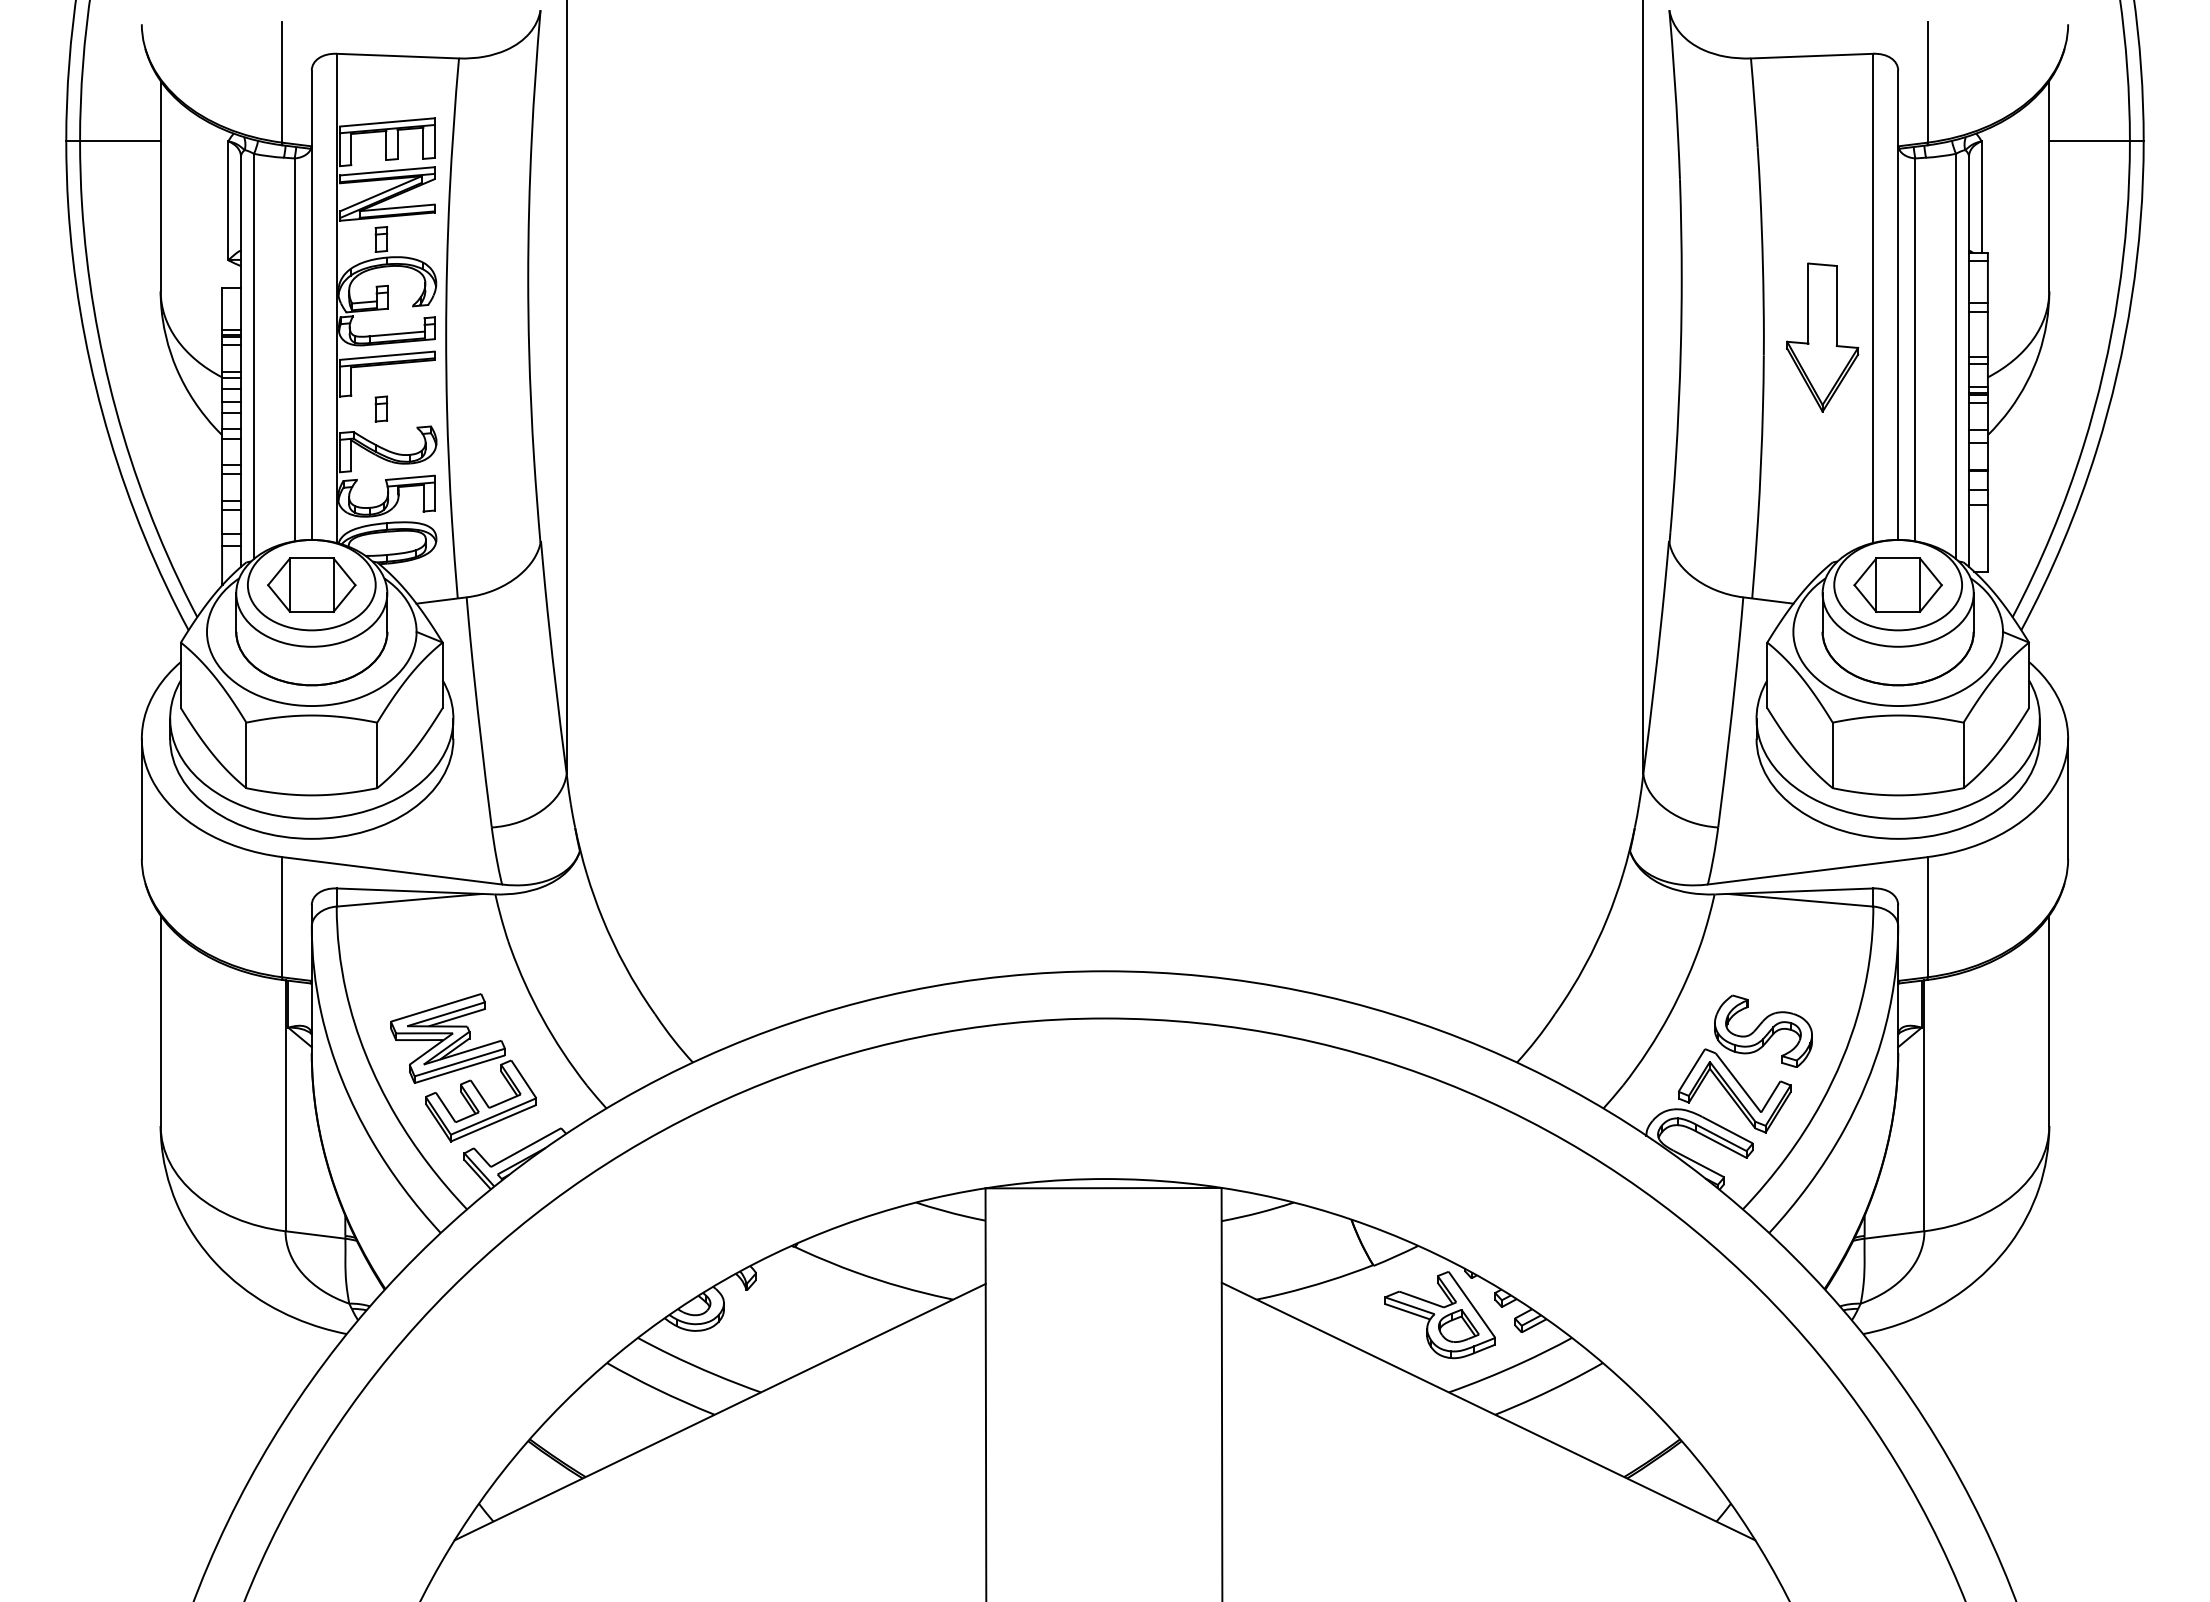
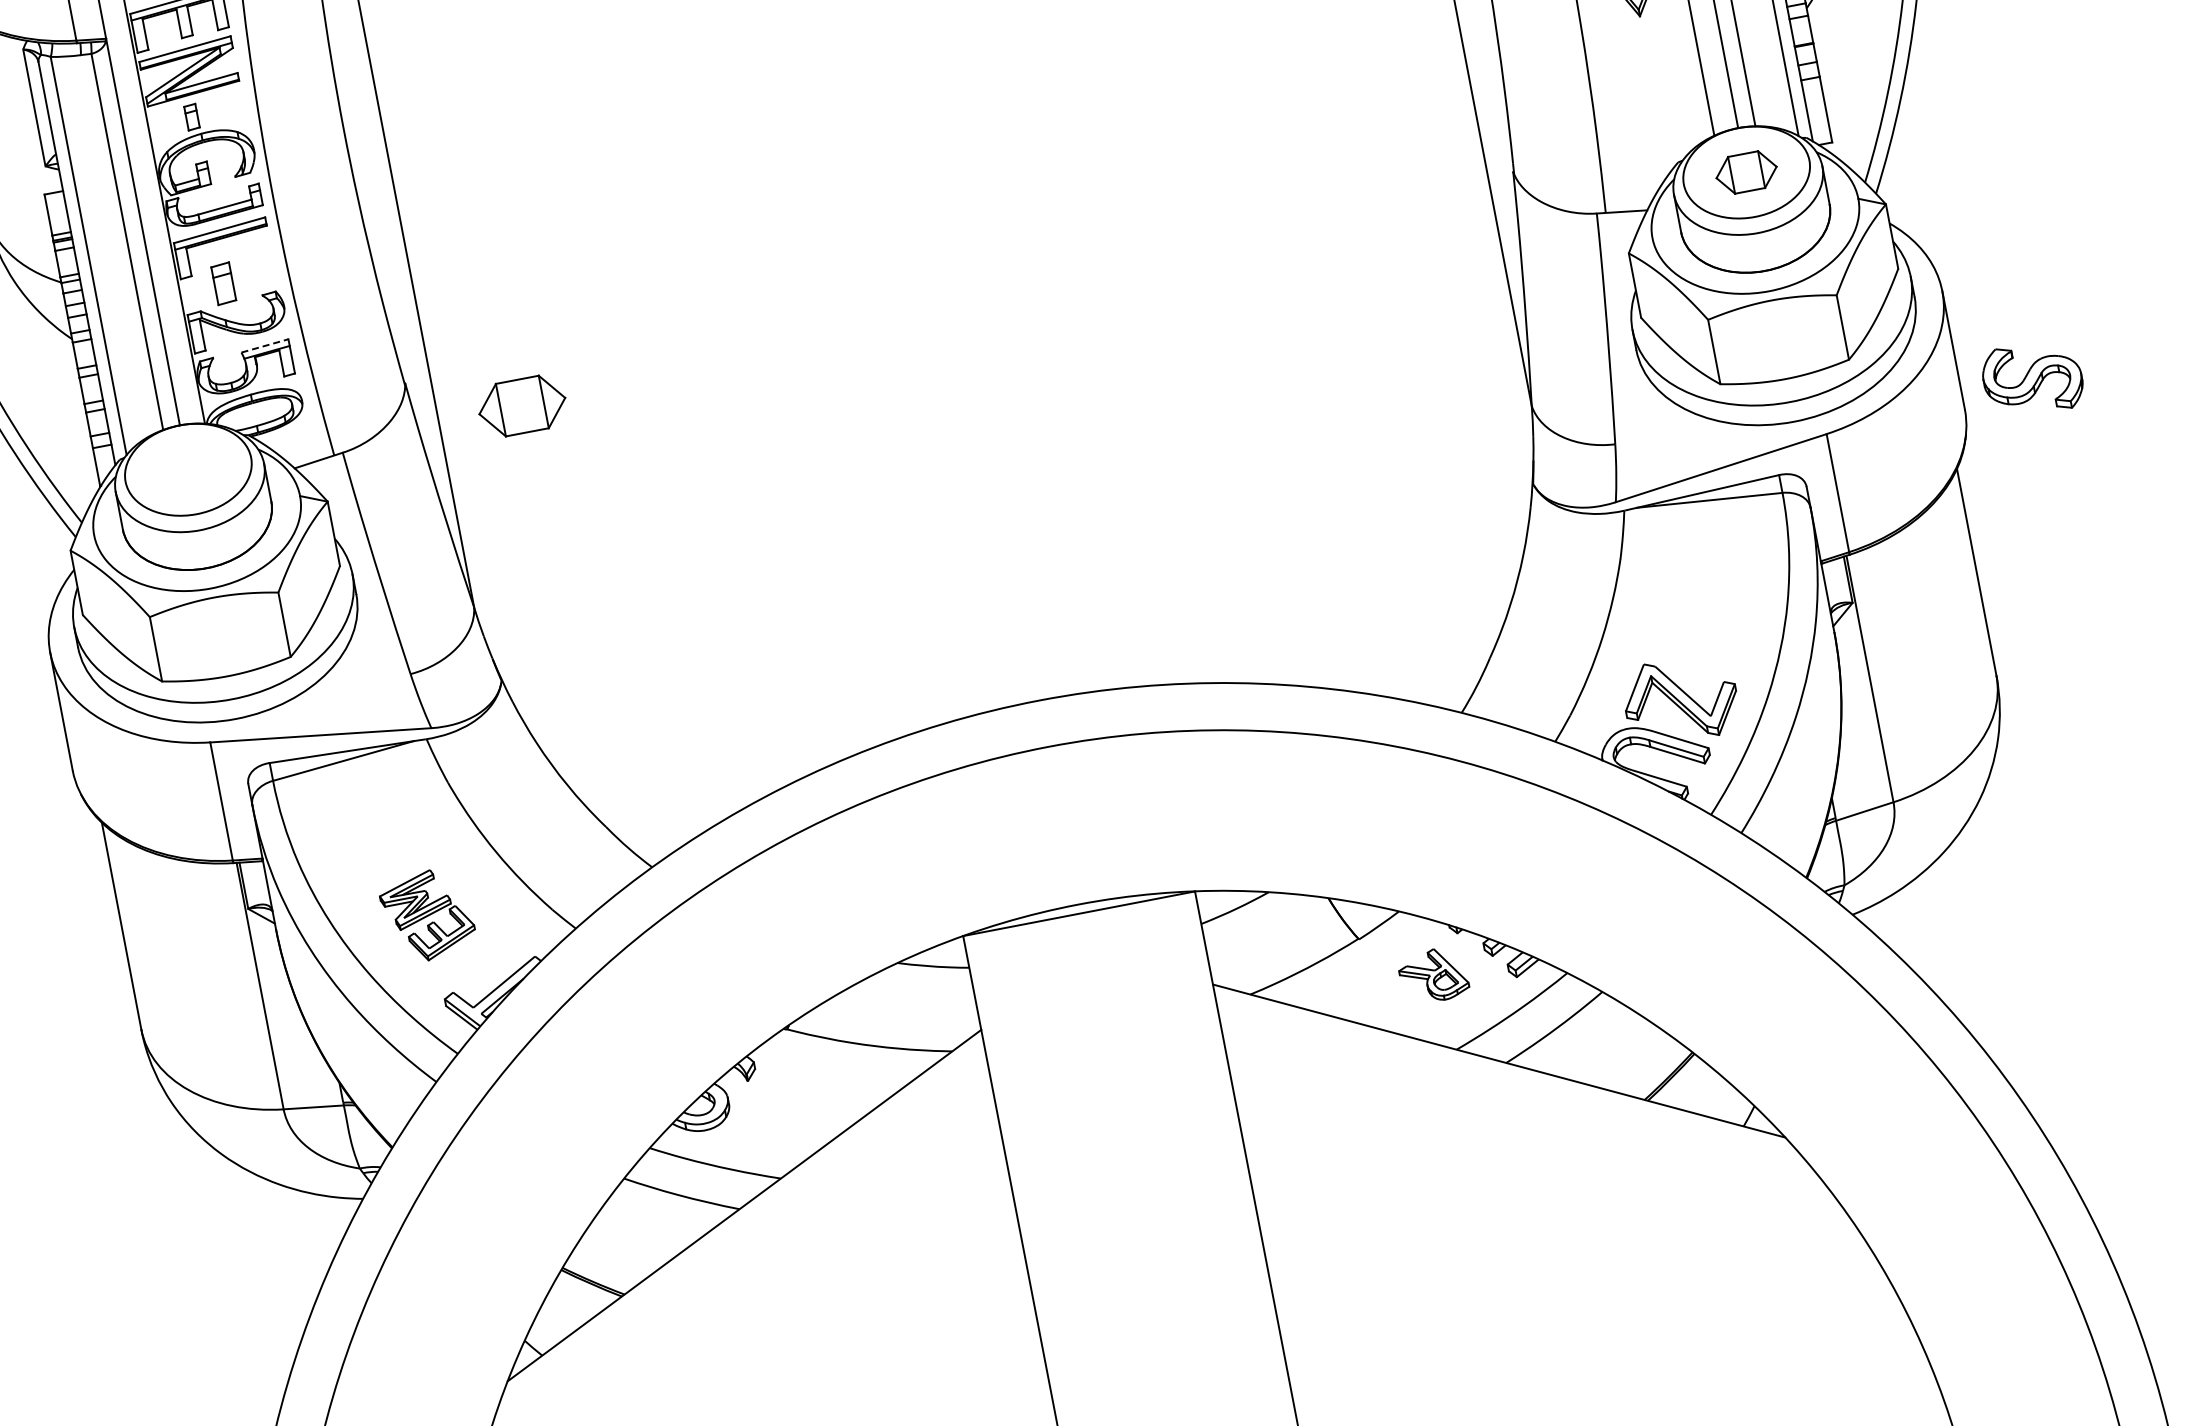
part: (381, 408) -> (223, 283), size x1.6
line: (410, 477) -> (265, 345), solid -> dashed
part: (311, 584) -> (521, 405), moved
part: (1897, 584) -> (1745, 172), size x0.7
part: (1763, 1030) -> (2032, 377), moved
part: (463, 1067) -> (427, 915), size x0.6
part: (1439, 1315) -> (1432, 975), size x0.6

